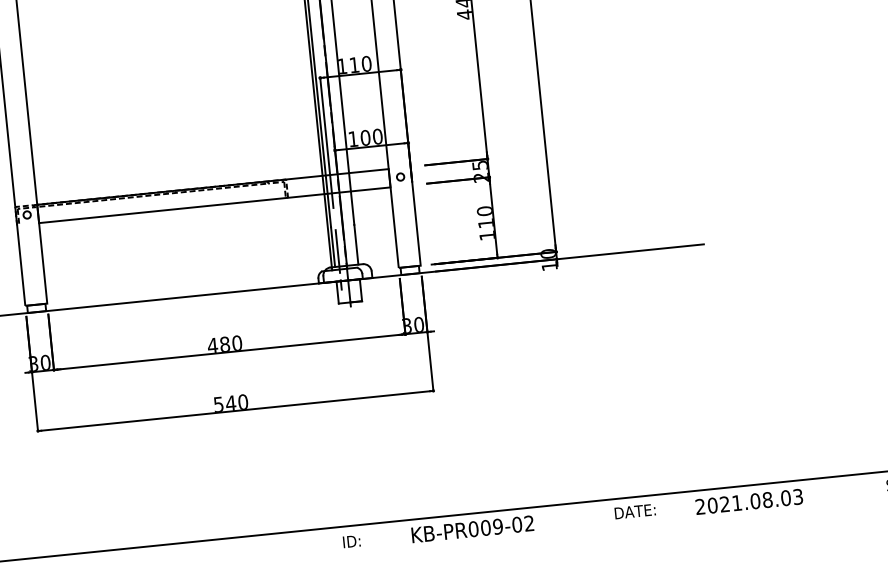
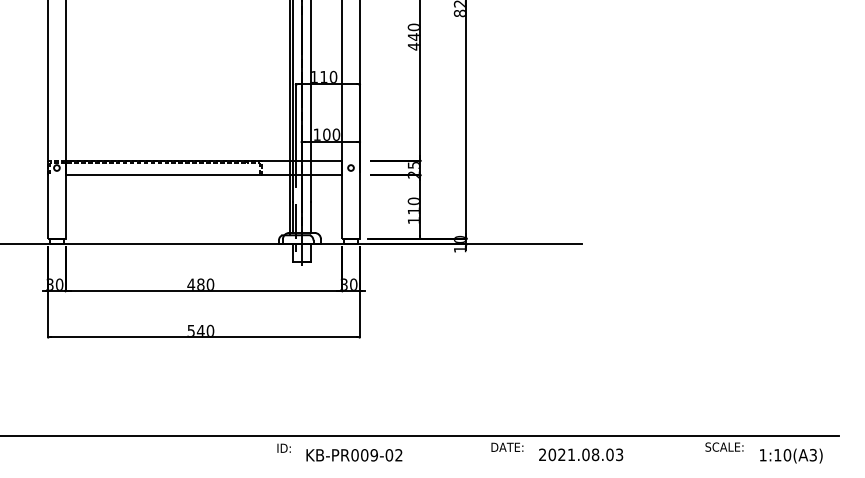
text: (749, 501) -> (581, 454), moved
text: (472, 529) -> (354, 455), moved

